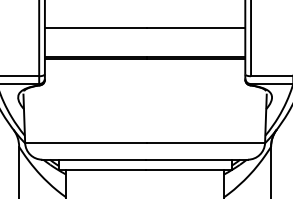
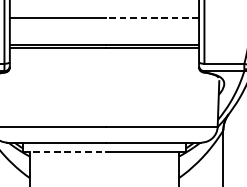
line: (195, 28) -> (152, 18), solid -> dashed
line: (102, 170) -> (64, 152), solid -> dashed

